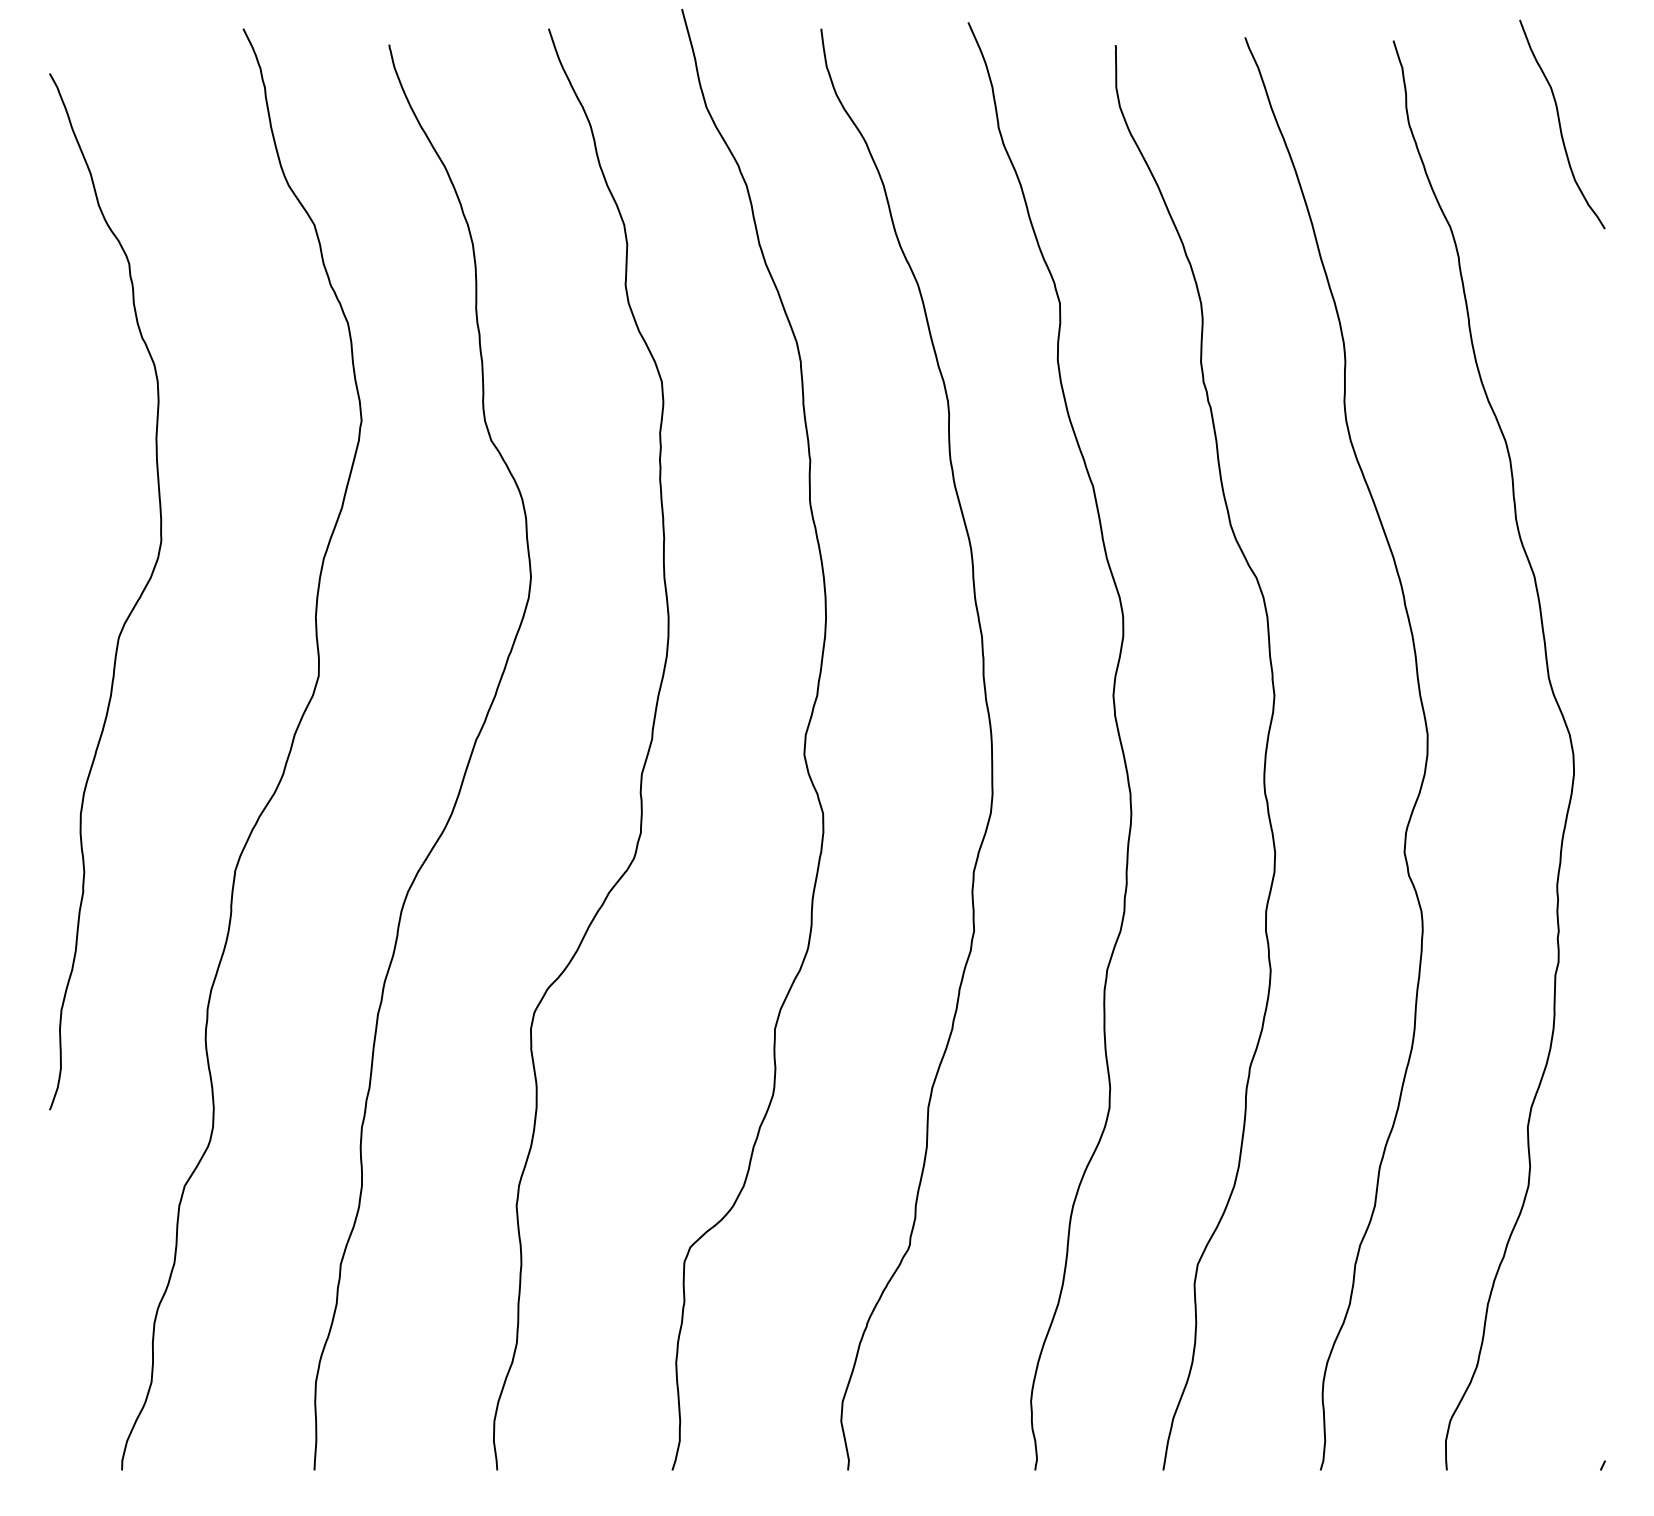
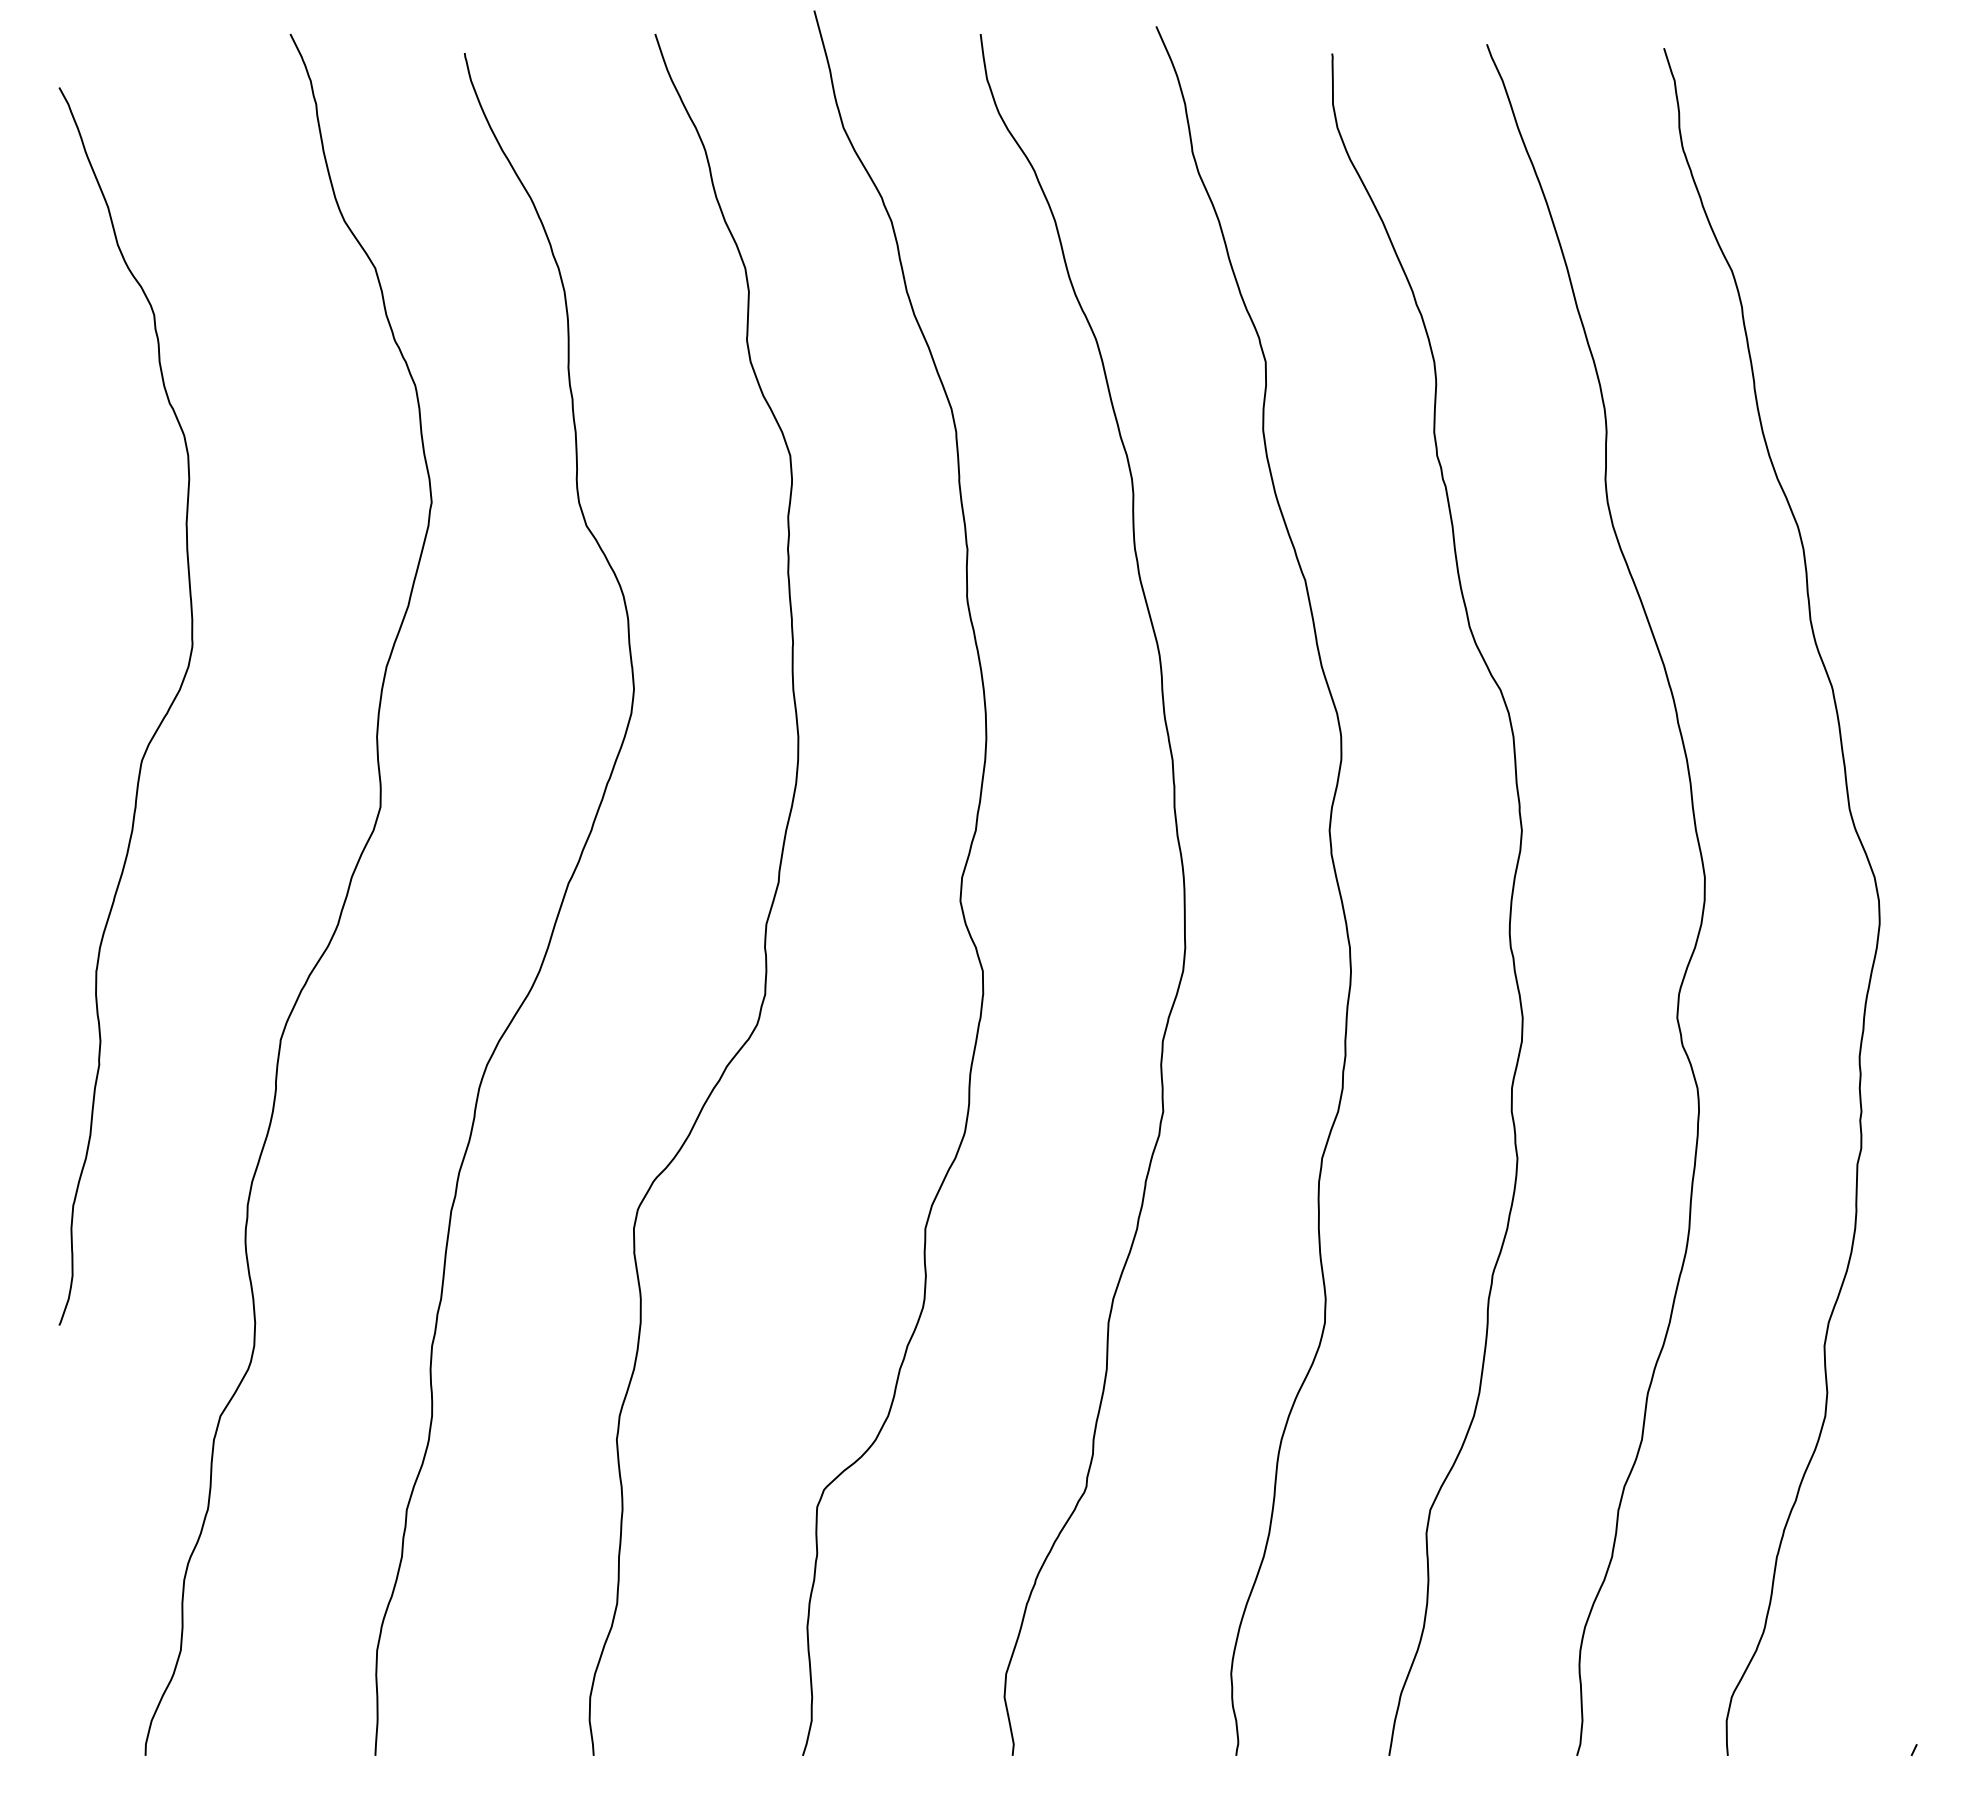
curve: (1560, 124) -> (1863, 148), removed

